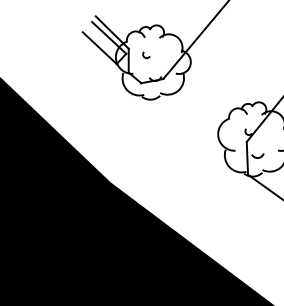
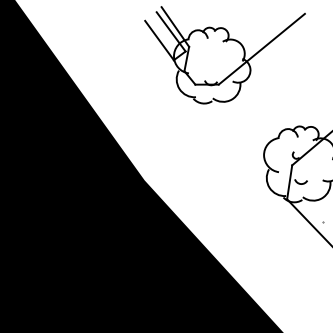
arc: (143, 55) -> (203, 56), removed

